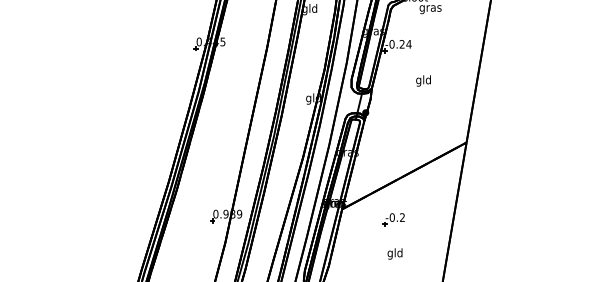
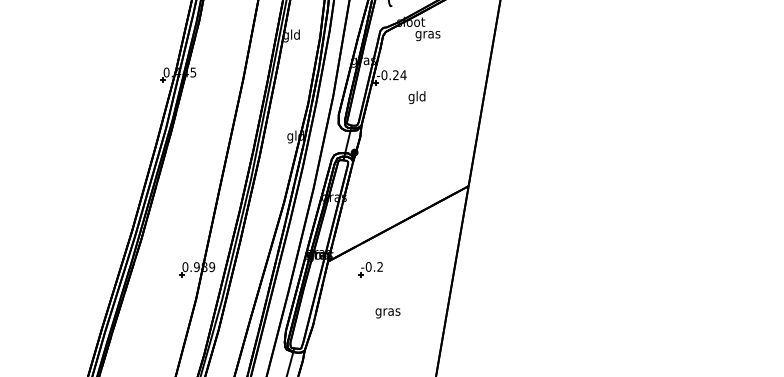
text: (423, 80) -> (416, 97), moved
part: (393, 219) -> (370, 269), moved
text: (394, 253) -> (387, 311), gld -> gras

